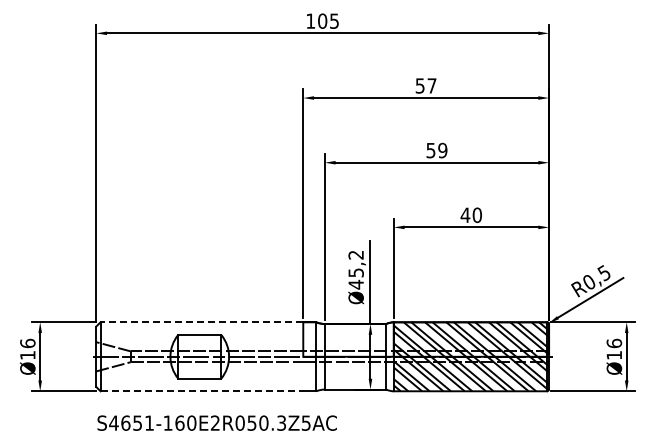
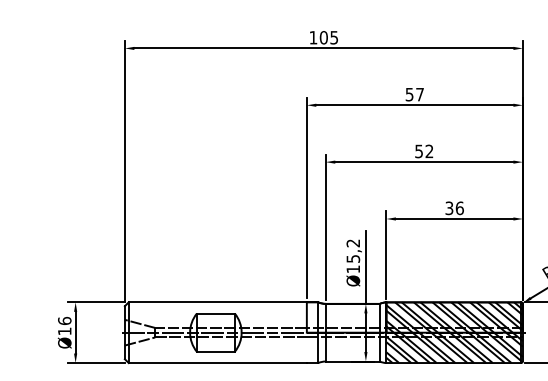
text: (442, 150) -> (429, 151), 59 -> 52
text: (471, 215) -> (454, 208), 40 -> 36
text: (355, 284) -> (352, 269), Ø45,2 -> Ø15,2
line: (201, 322) -> (217, 302), dashed -> solid
line: (202, 391) -> (218, 363), dashed -> solid

